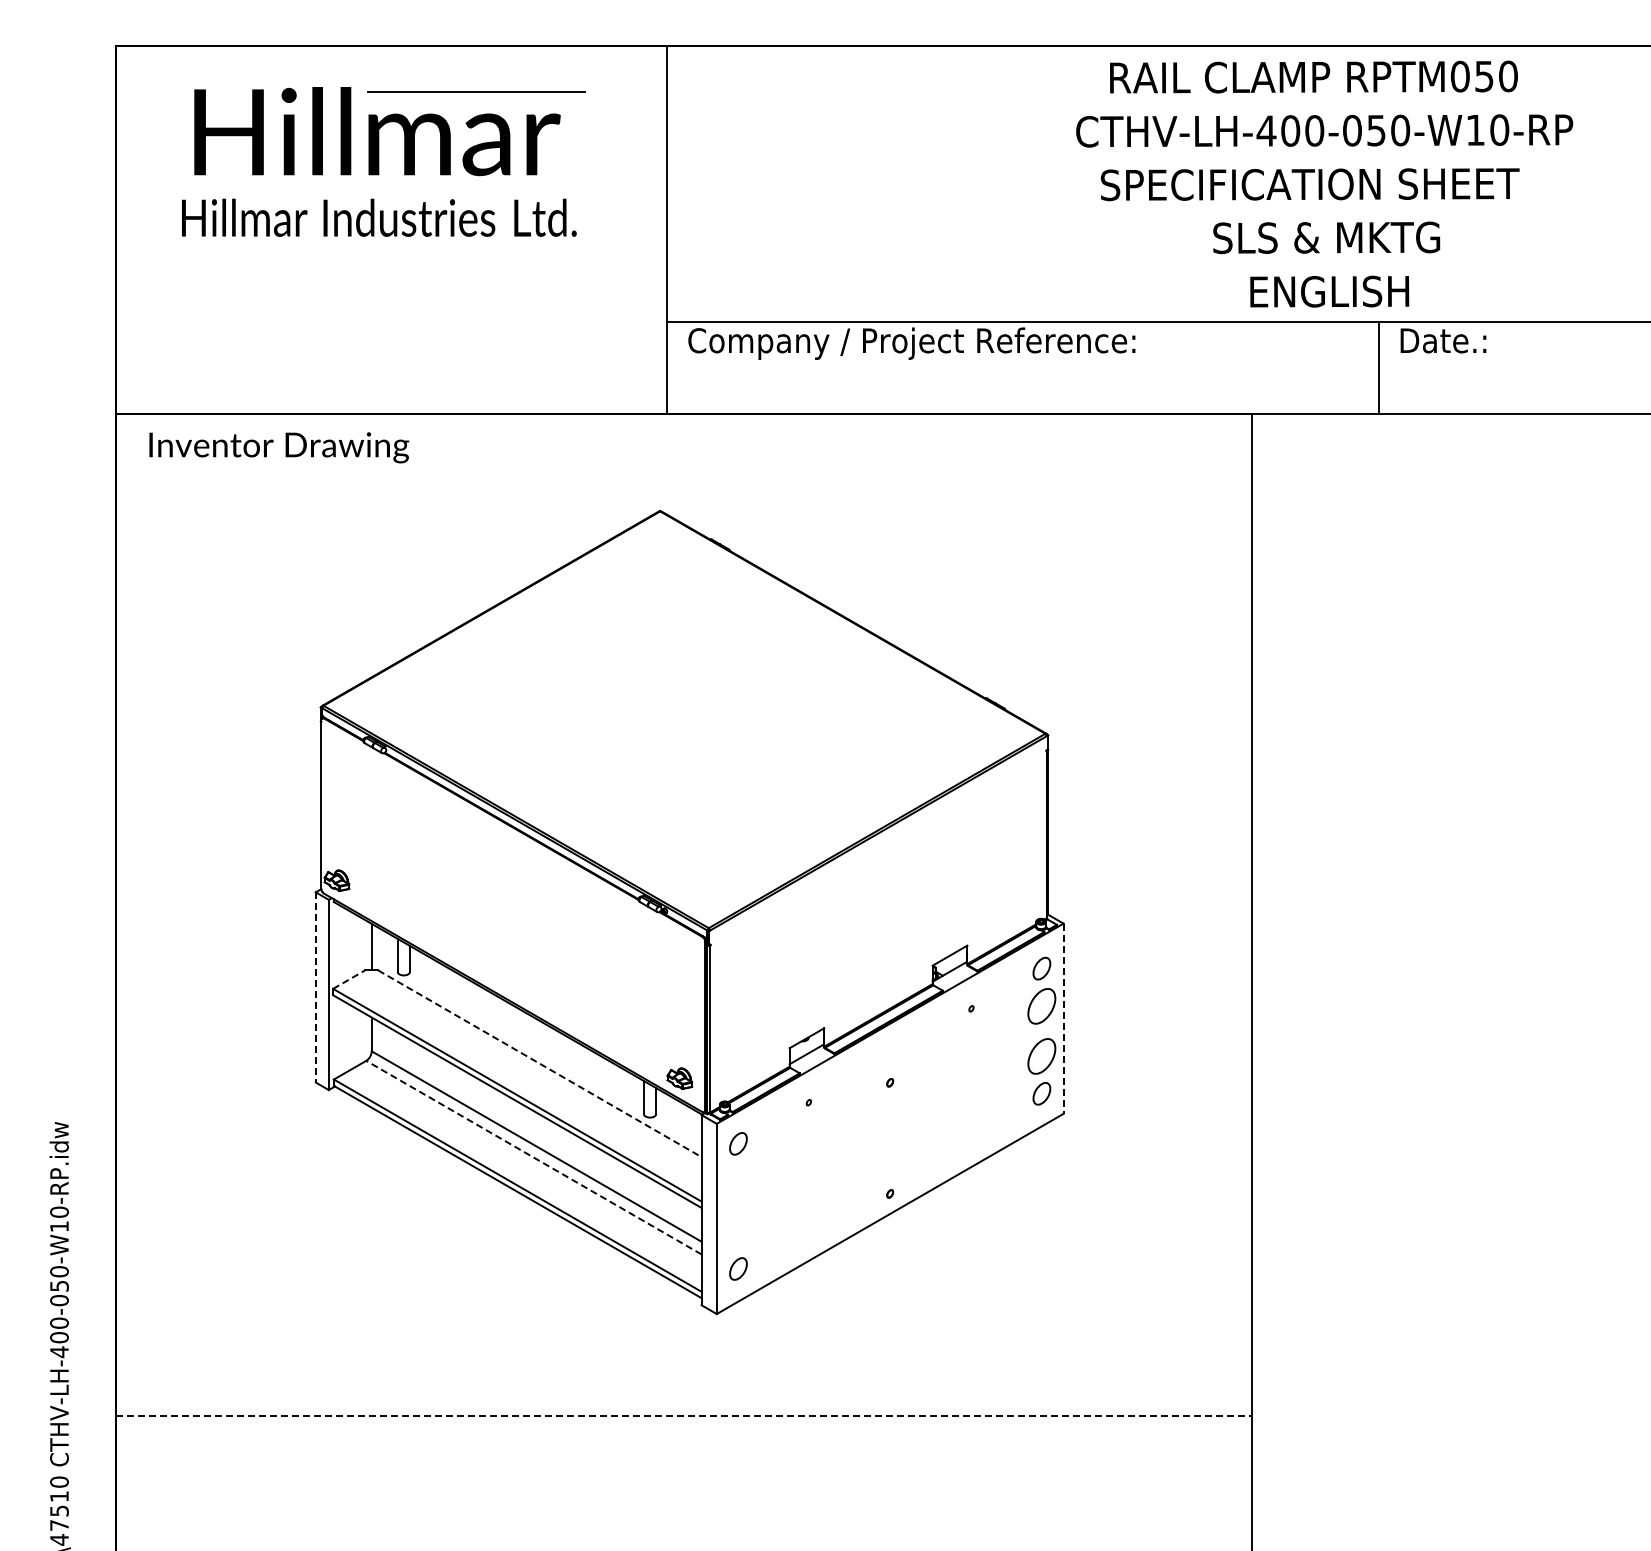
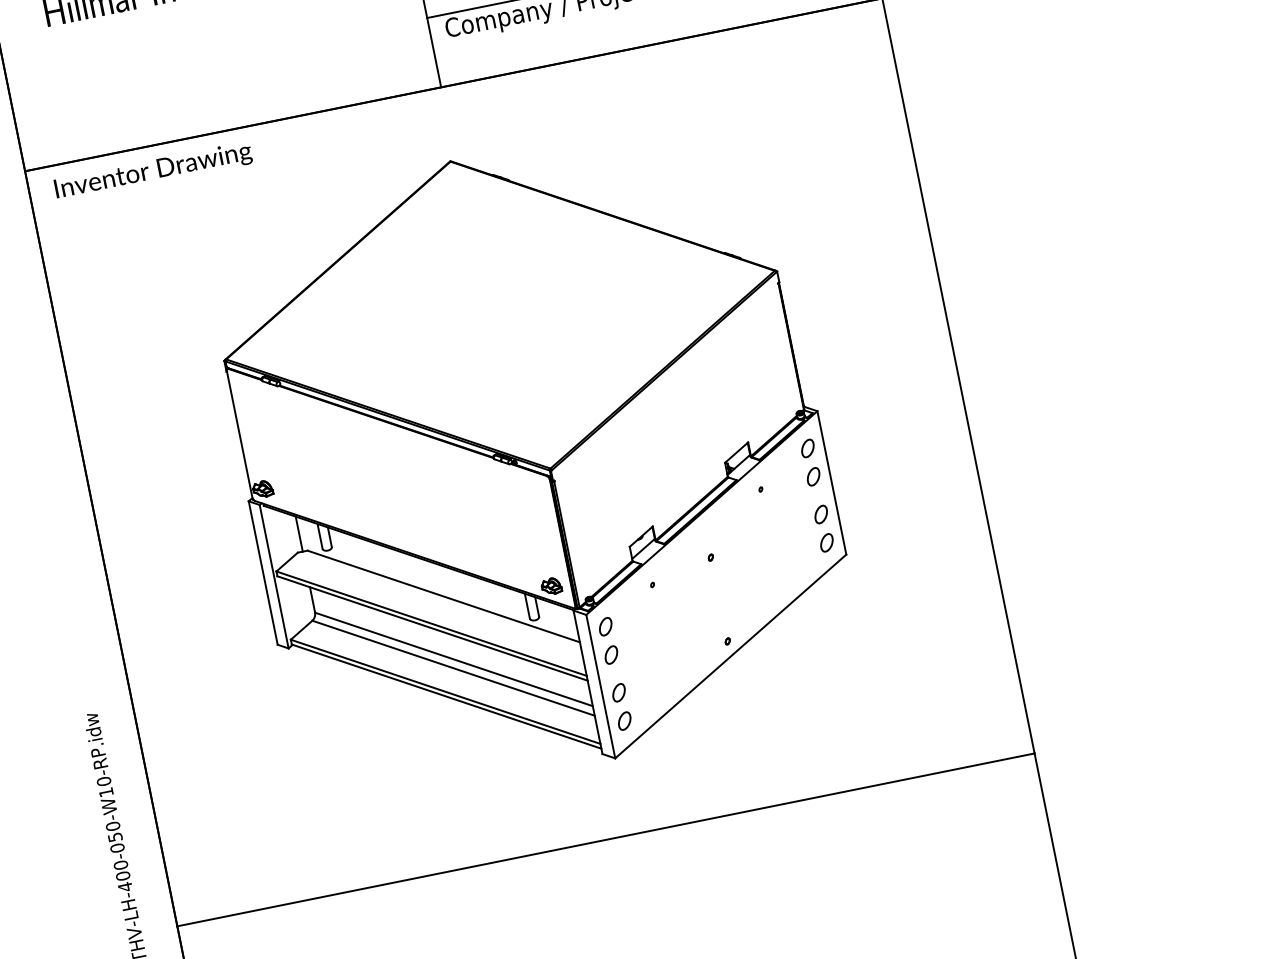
line: (349, 979) -> (287, 561), dashed -> solid
line: (315, 987) -> (262, 573), dashed -> solid
part: (1041, 1005) -> (813, 476), size x0.62
line: (1063, 1019) -> (831, 483), dashed -> solid
part: (1041, 1055) -> (820, 514), size x0.62
line: (539, 1063) -> (443, 596), dashed -> solid
line: (533, 1157) -> (453, 668), dashed -> solid
part: (738, 1181) -> (611, 655), added
part: (738, 1231) -> (619, 692), added
line: (684, 1415) -> (606, 839), dashed -> solid

